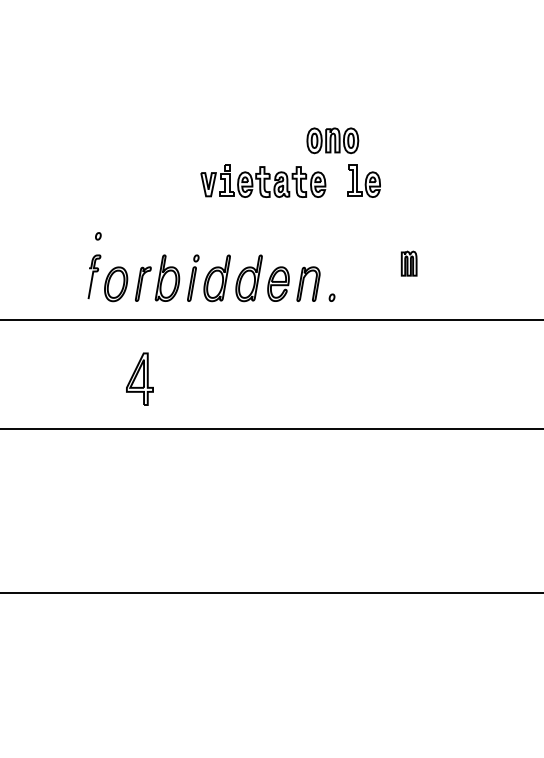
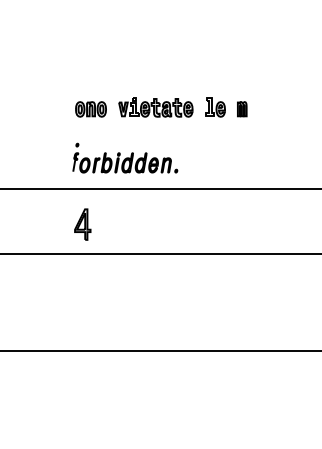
part: (331, 140) -> (90, 109), moved
part: (409, 264) -> (242, 109), moved
part: (212, 265) -> (125, 157), size x0.71

